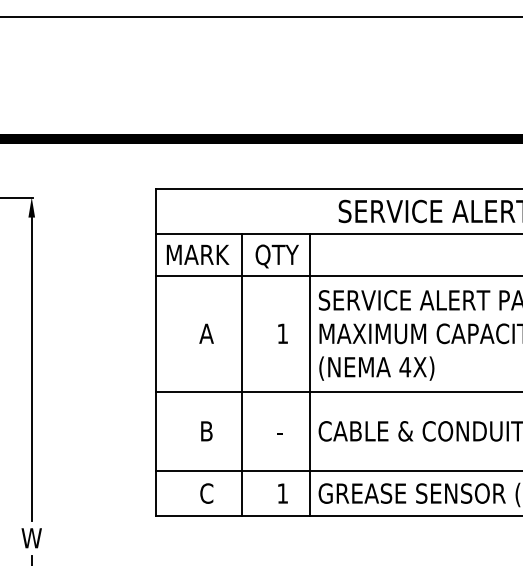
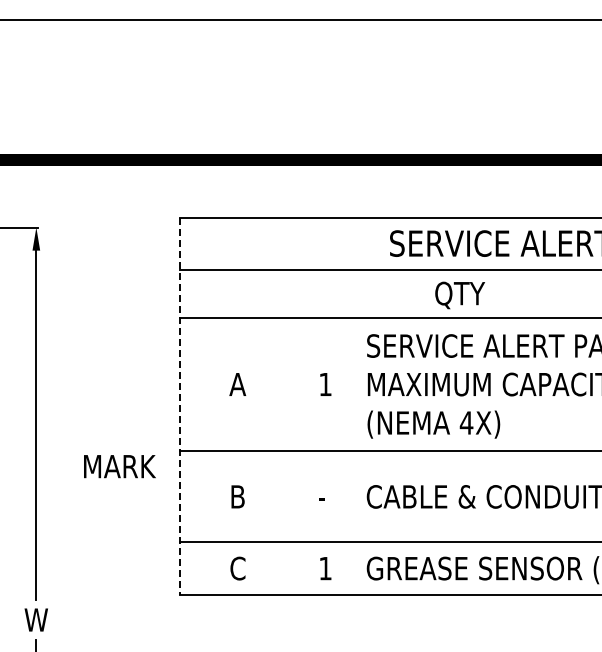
text: (197, 254) -> (119, 466), moved
text: (276, 256) -> (459, 295), moved
line: (156, 352) -> (179, 406), solid -> dashed
line: (241, 374) -> (278, 431), removed
line: (309, 374) -> (356, 431), removed

